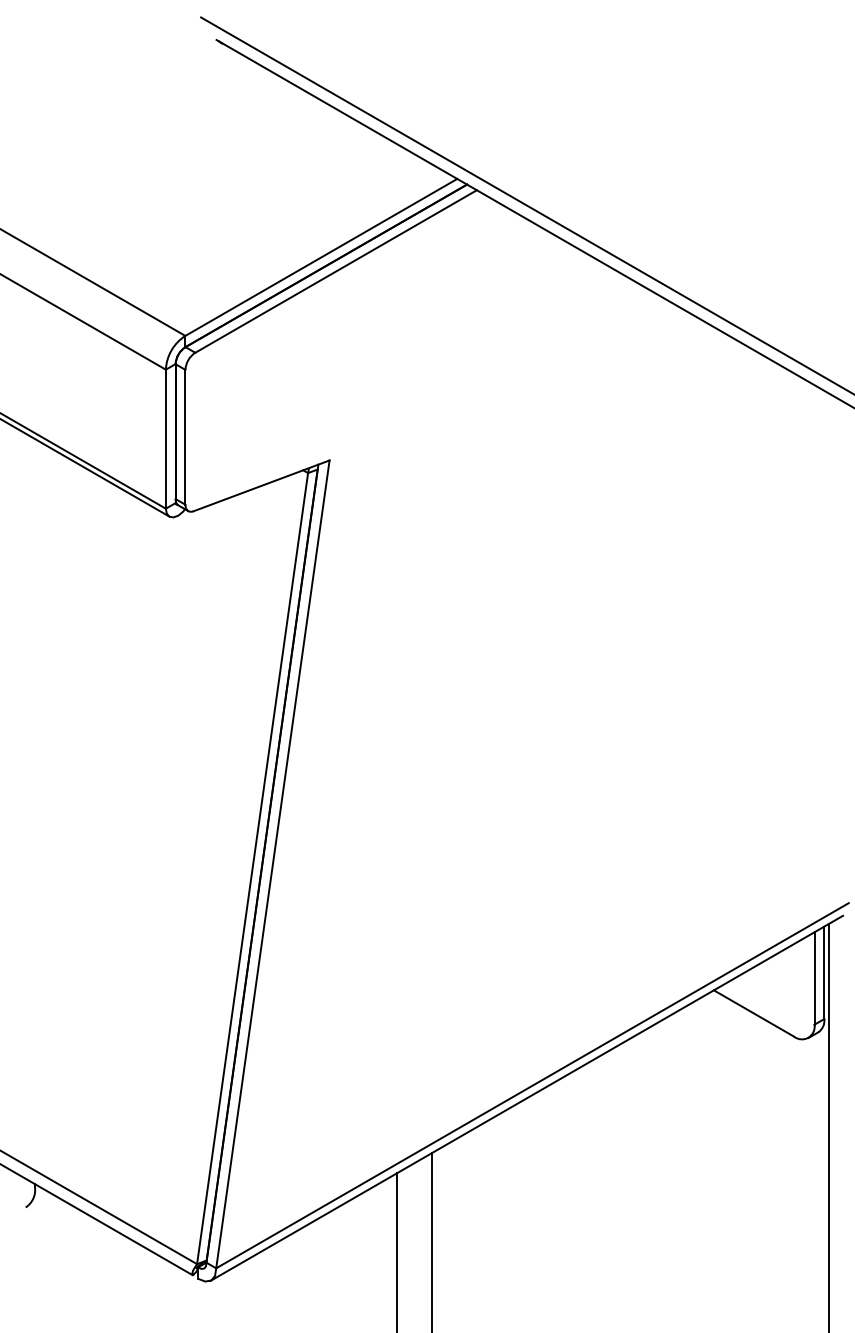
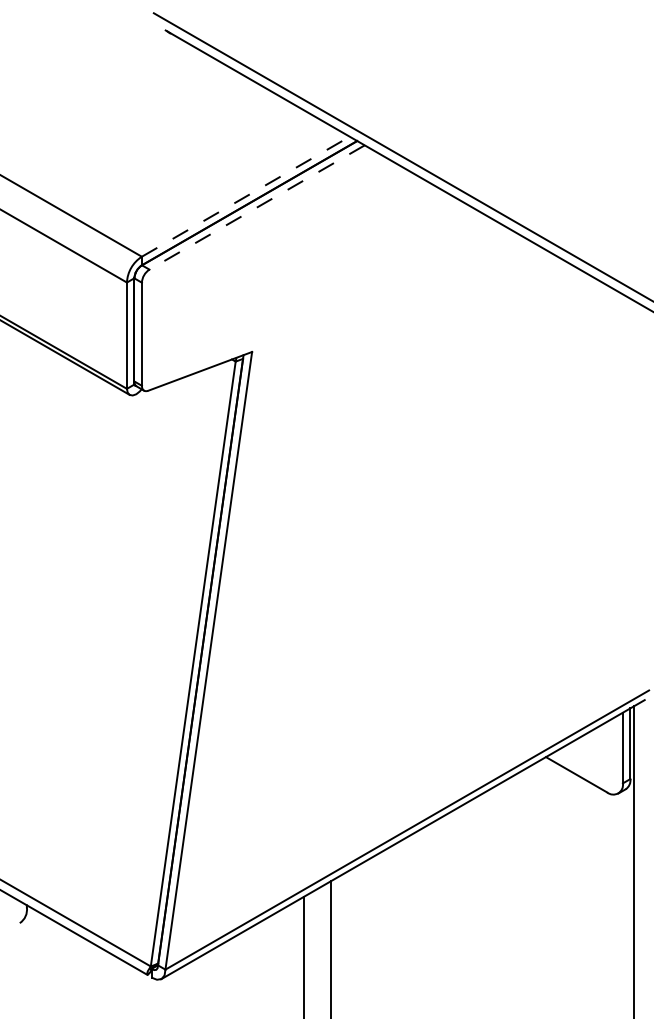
line: (321, 257) -> (245, 196), solid -> dashed
line: (336, 271) -> (257, 207), solid -> dashed

